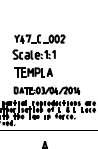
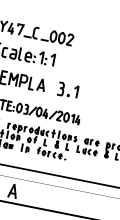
part: (68, 72) -> (68, 90), added

